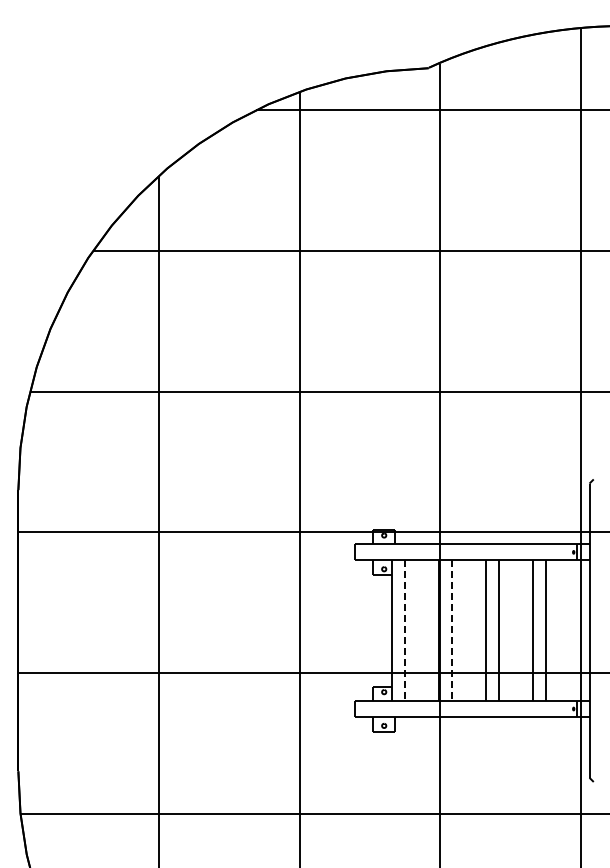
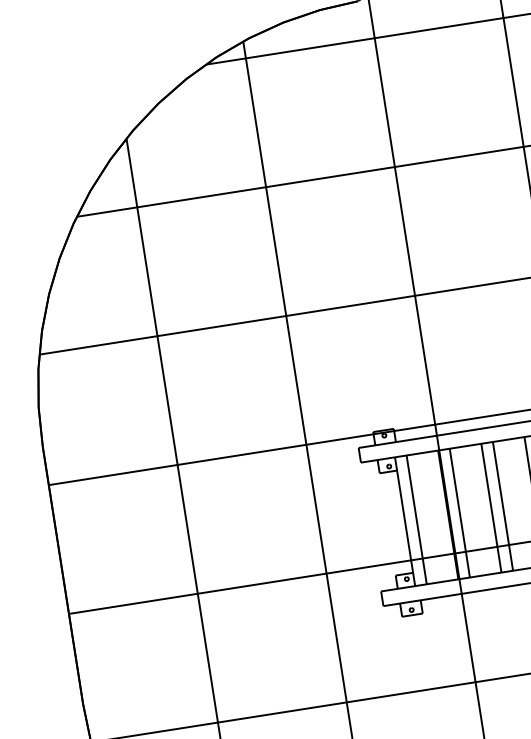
line: (404, 631) -> (416, 520), dashed -> solid
line: (451, 631) -> (459, 513), dashed -> solid

